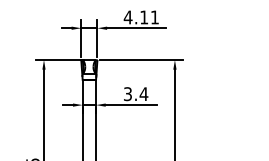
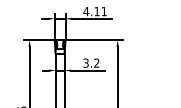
text: (143, 93) -> (96, 62), 3.4 -> 3.2

